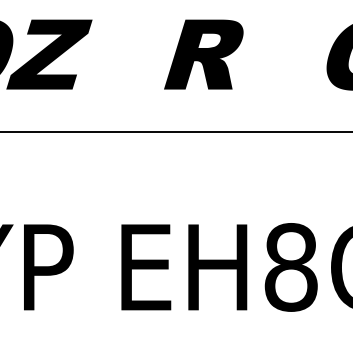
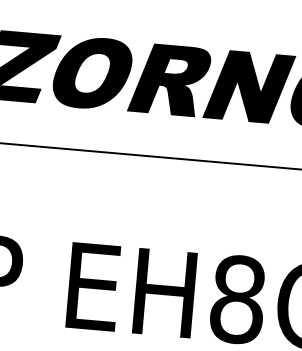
part: (126, 54) -> (92, 73), added
fill: (283, 54) -> (248, 86), added

